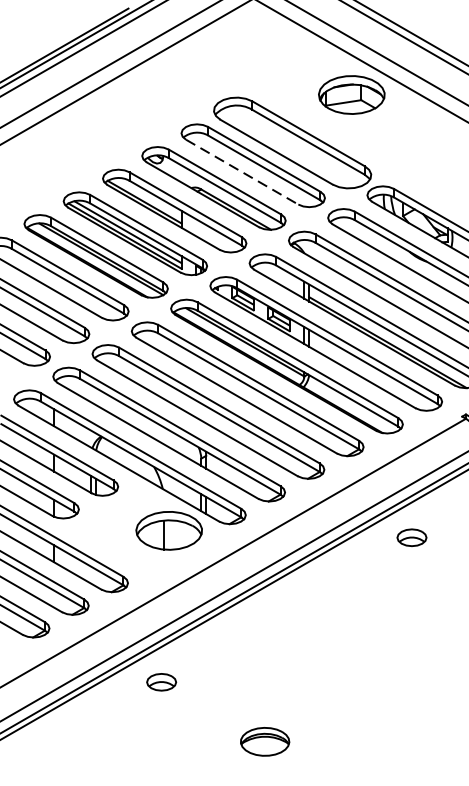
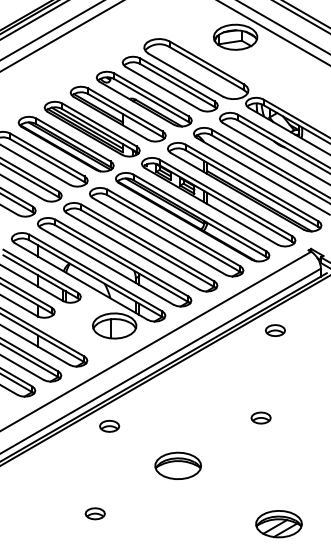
line: (241, 172) -> (162, 88), dashed -> solid
part: (389, 668) -> (260, 417), added
part: (264, 741) -> (177, 465), size x1.43

